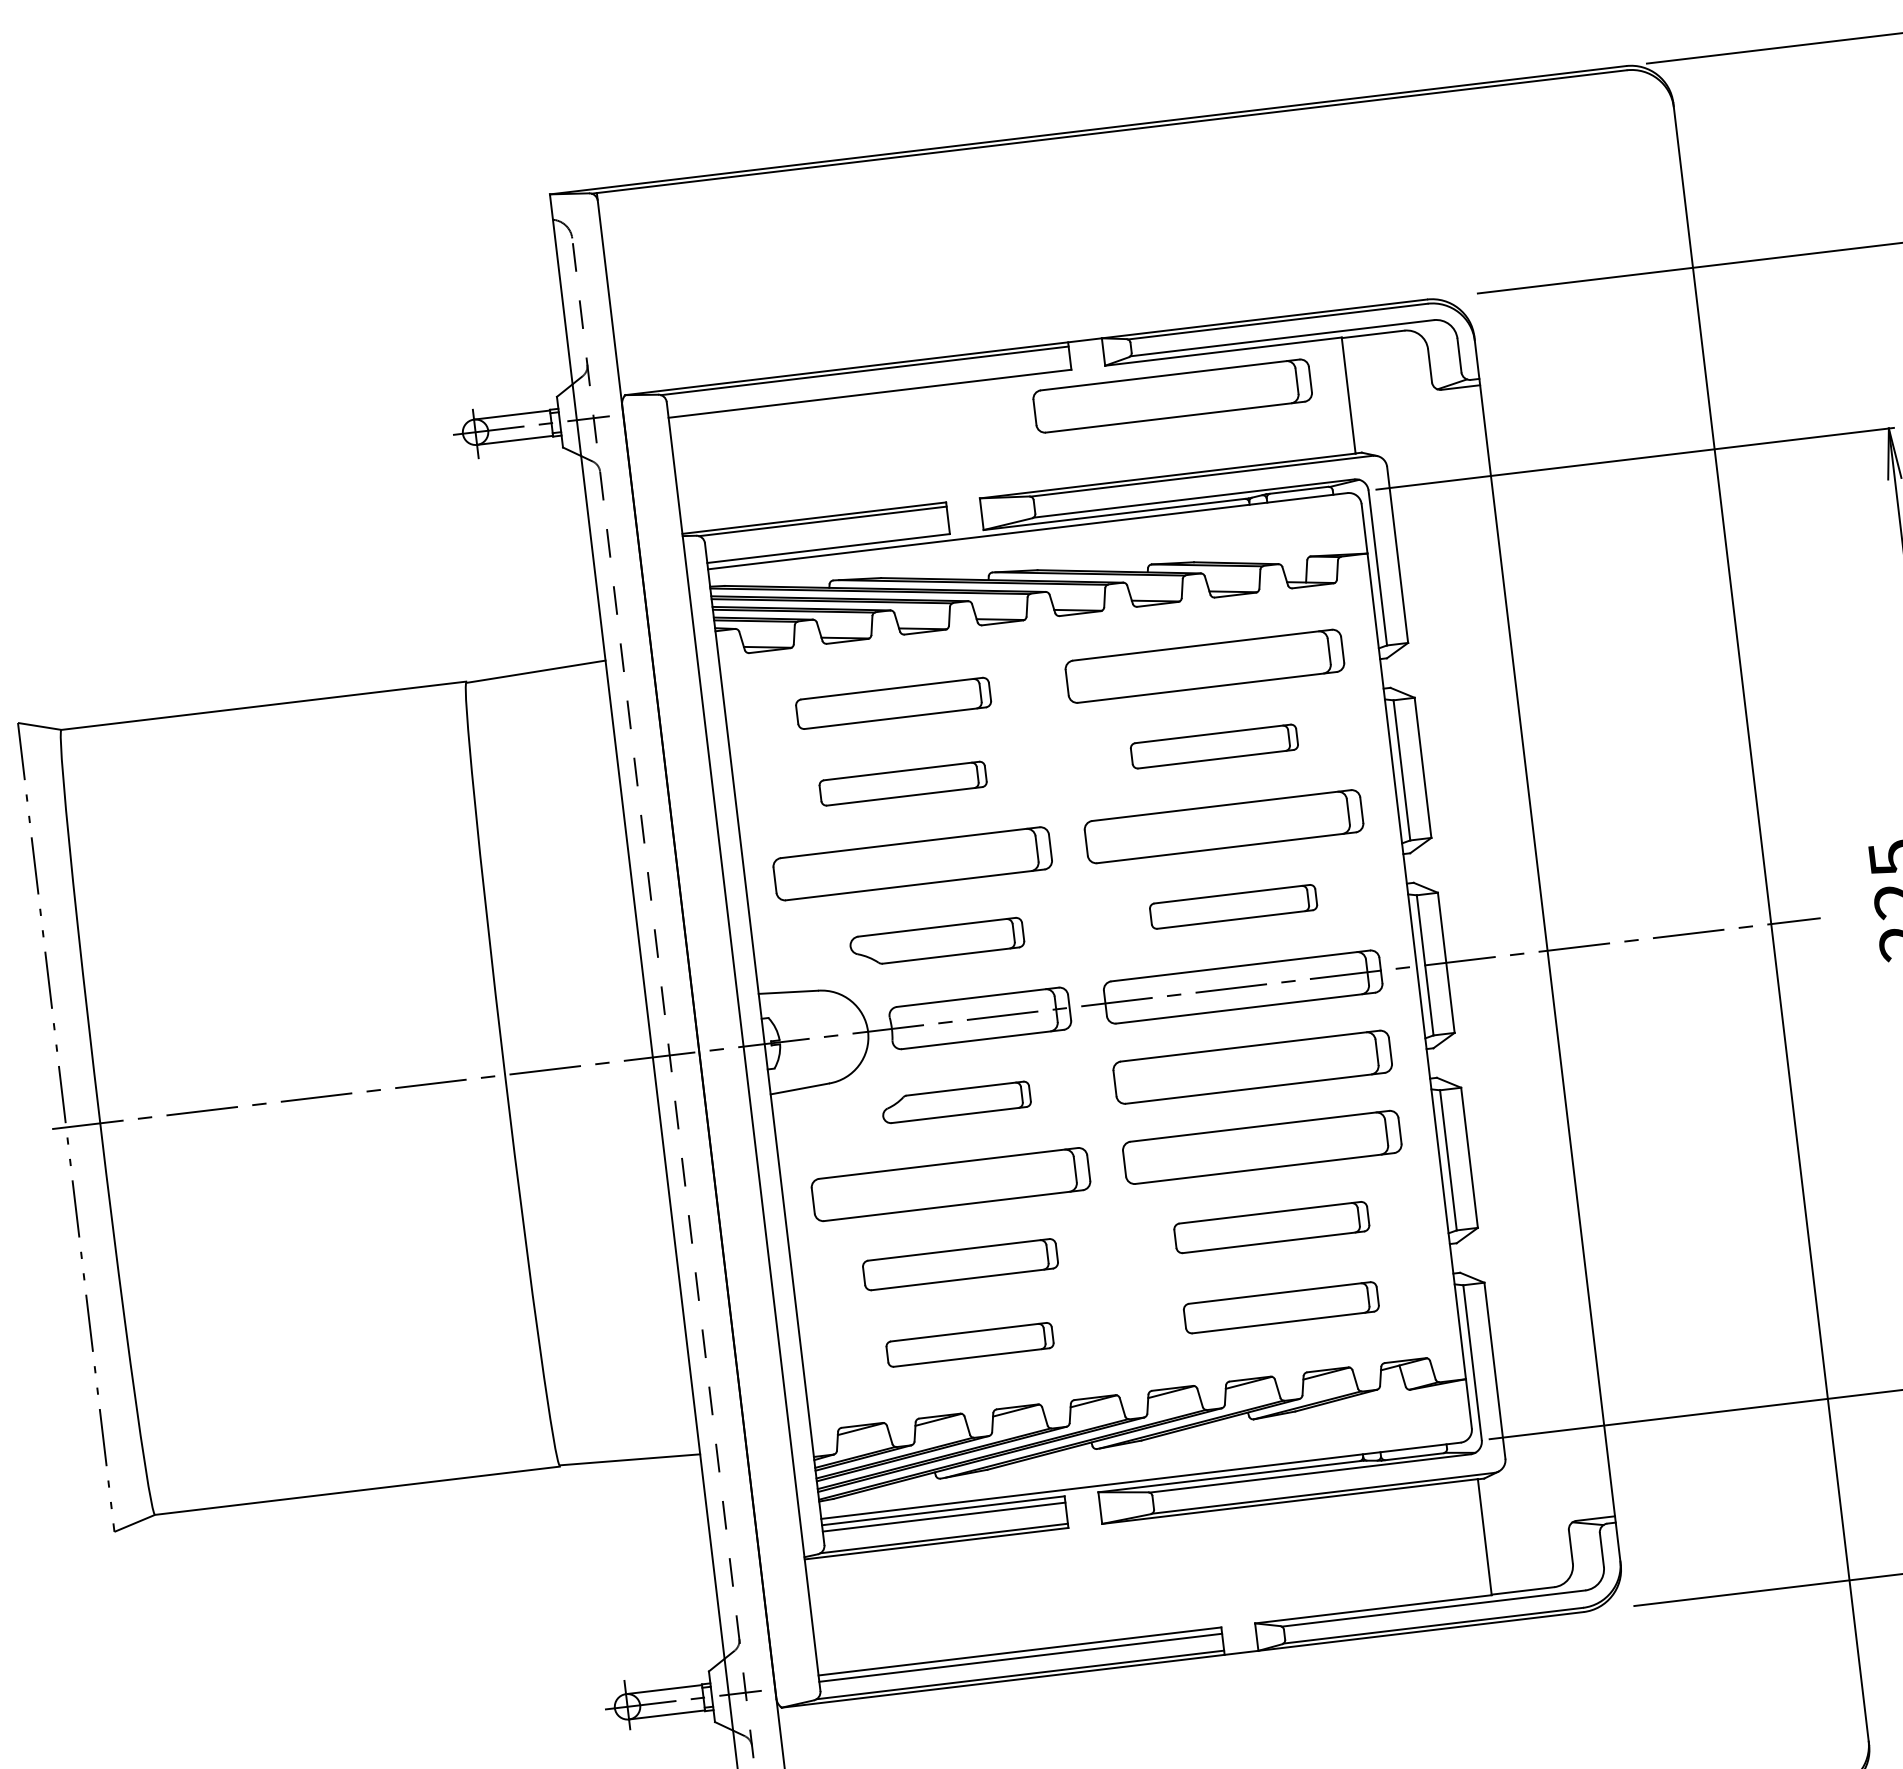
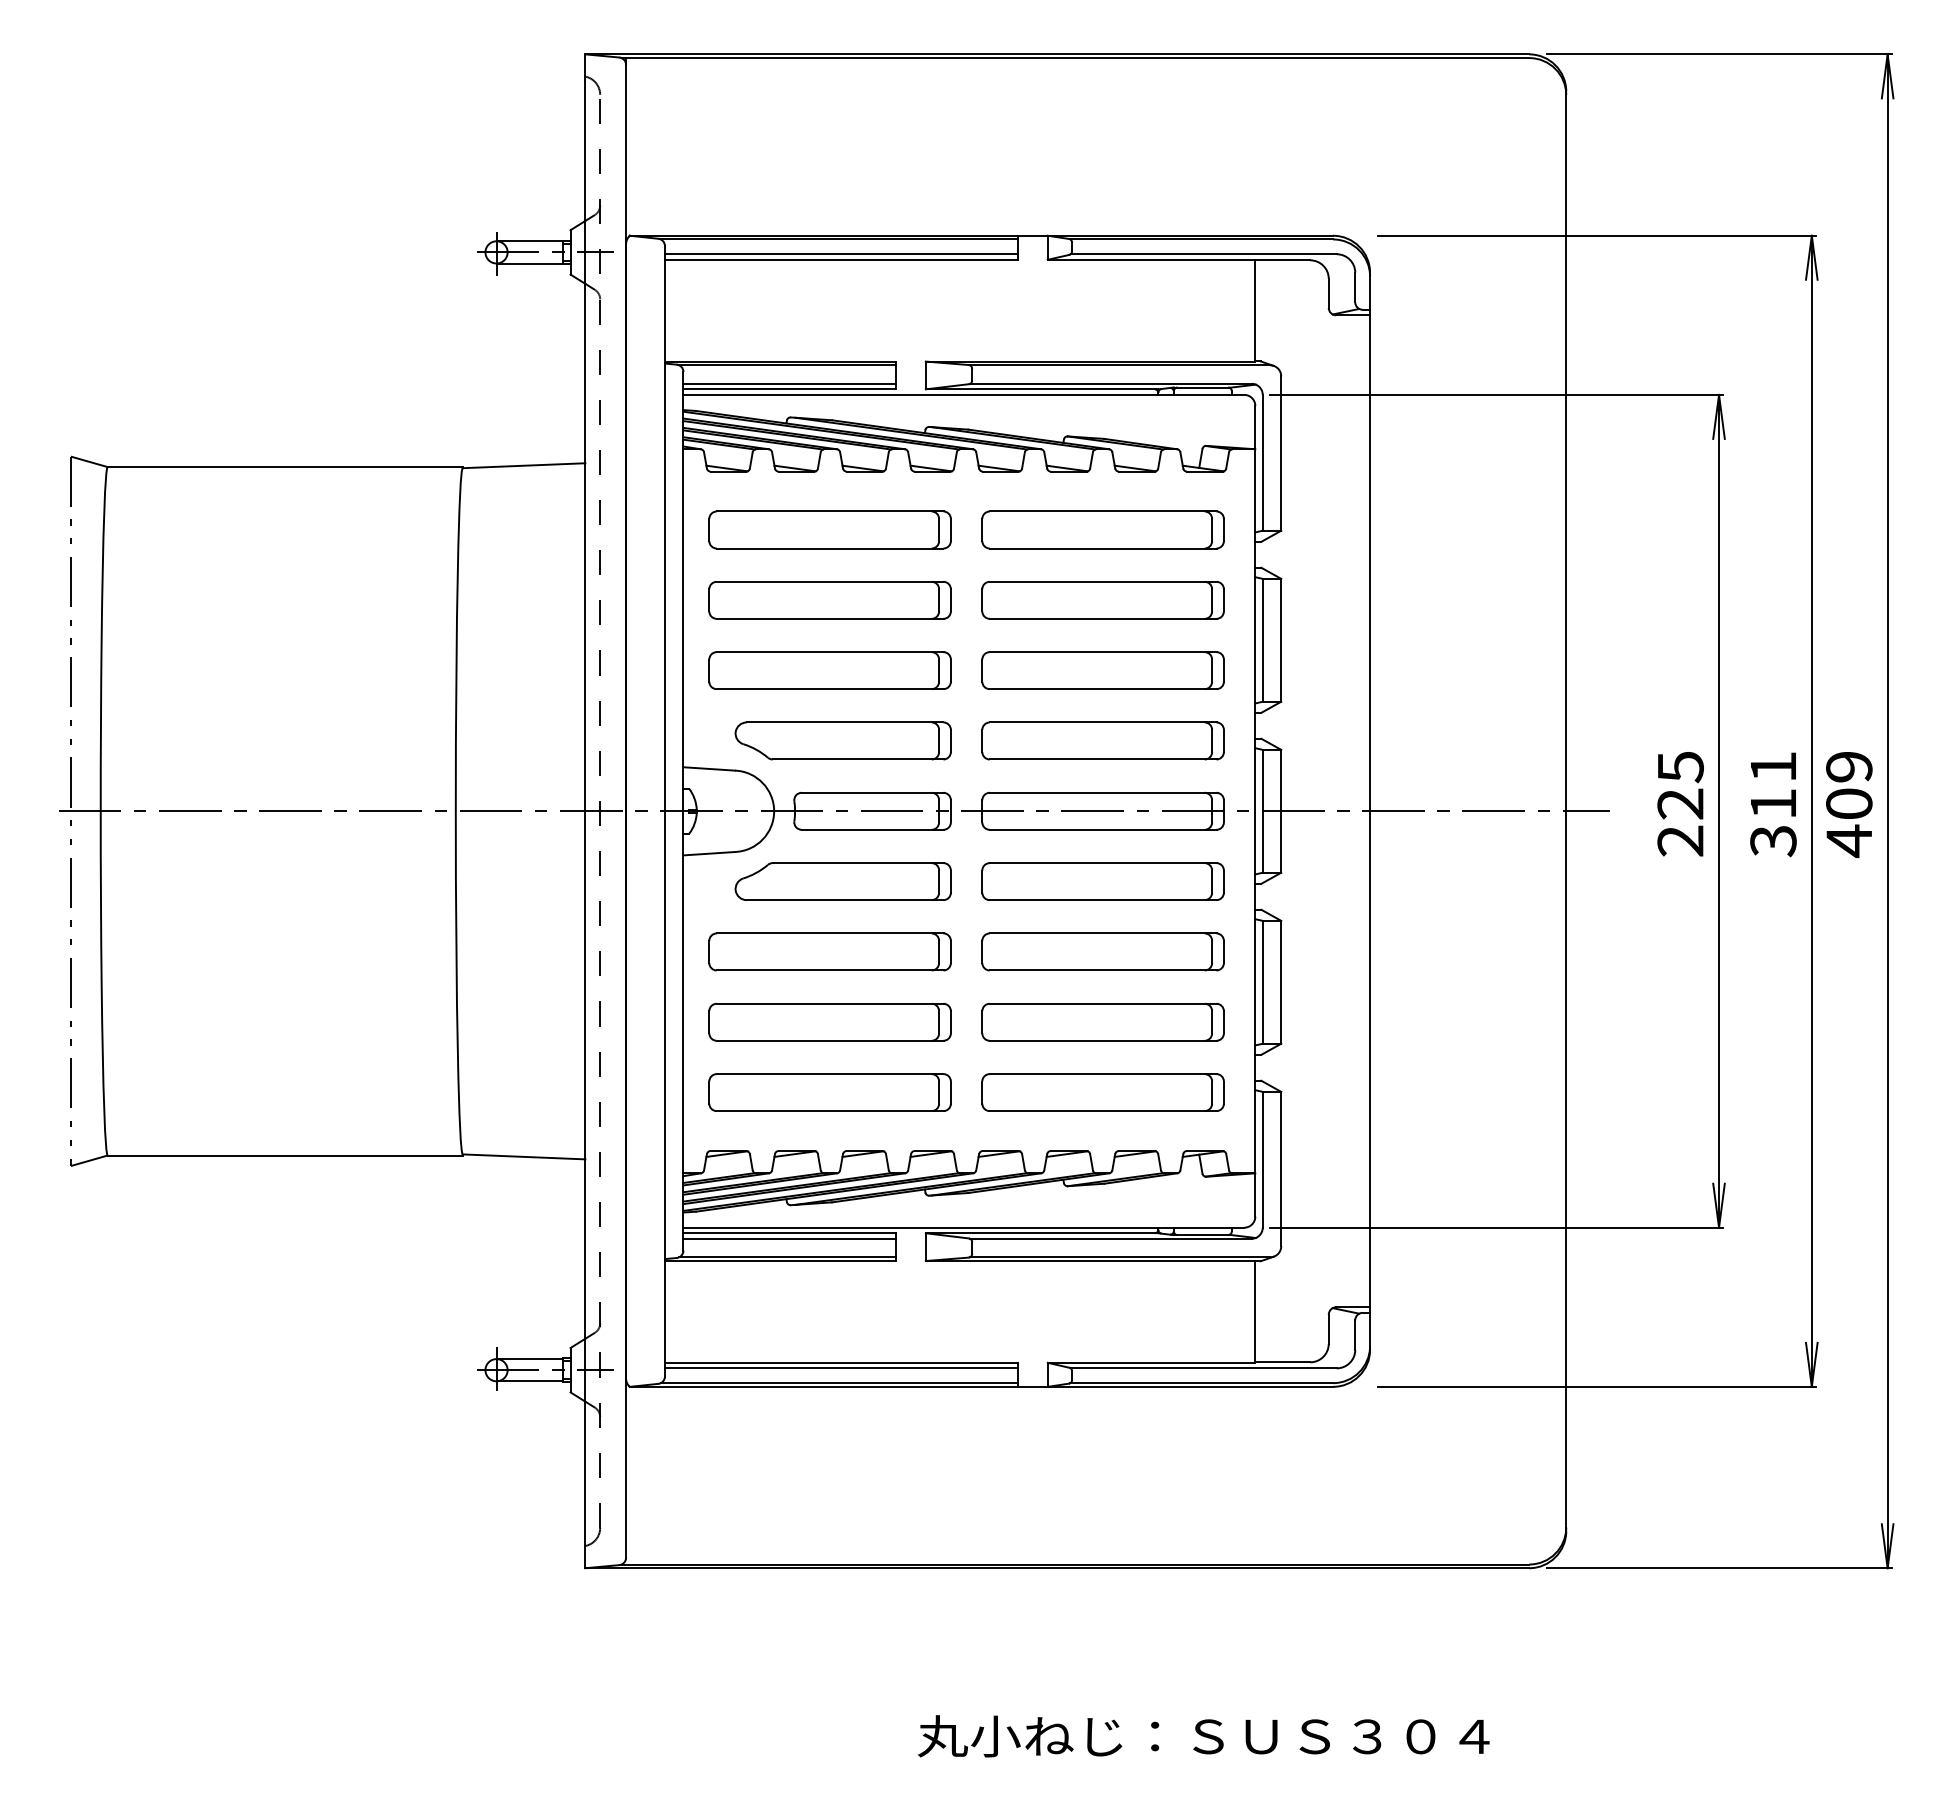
line: (869, 387) -> (841, 254), added
part: (1171, 395) -> (1102, 292), removed
line: (827, 541) -> (789, 383), added
part: (892, 702) -> (829, 529), size x1.43
part: (1213, 746) -> (1102, 600), size x1.67
part: (902, 783) -> (829, 600), size x1.67
part: (1232, 906) -> (1102, 740), size x1.67
part: (936, 941) -> (842, 740), size x1.43
part: (955, 1102) -> (842, 881), size x1.67
part: (1271, 1226) -> (1102, 1021), size x1.43
part: (959, 1263) -> (829, 1021), size x1.43
part: (1280, 1307) -> (1102, 1092), size x1.43
part: (969, 1344) -> (829, 1092), size x1.67

